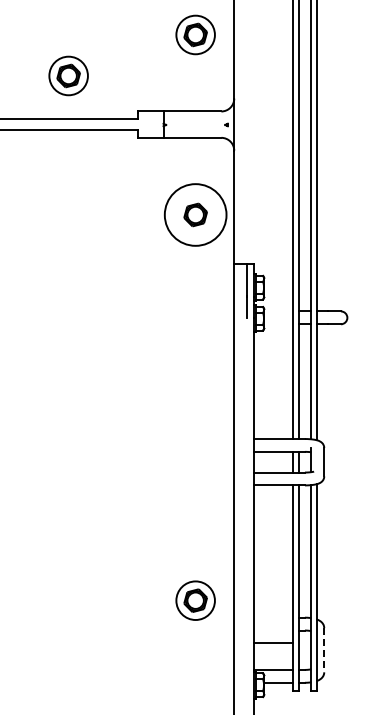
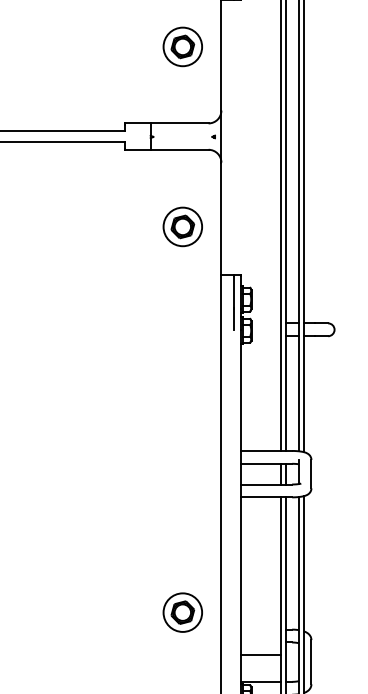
part: (68, 75) -> (55, 87), removed
circle: (195, 214) -> (182, 226), size x0.62
line: (324, 650) -> (311, 662), dashed -> solid

